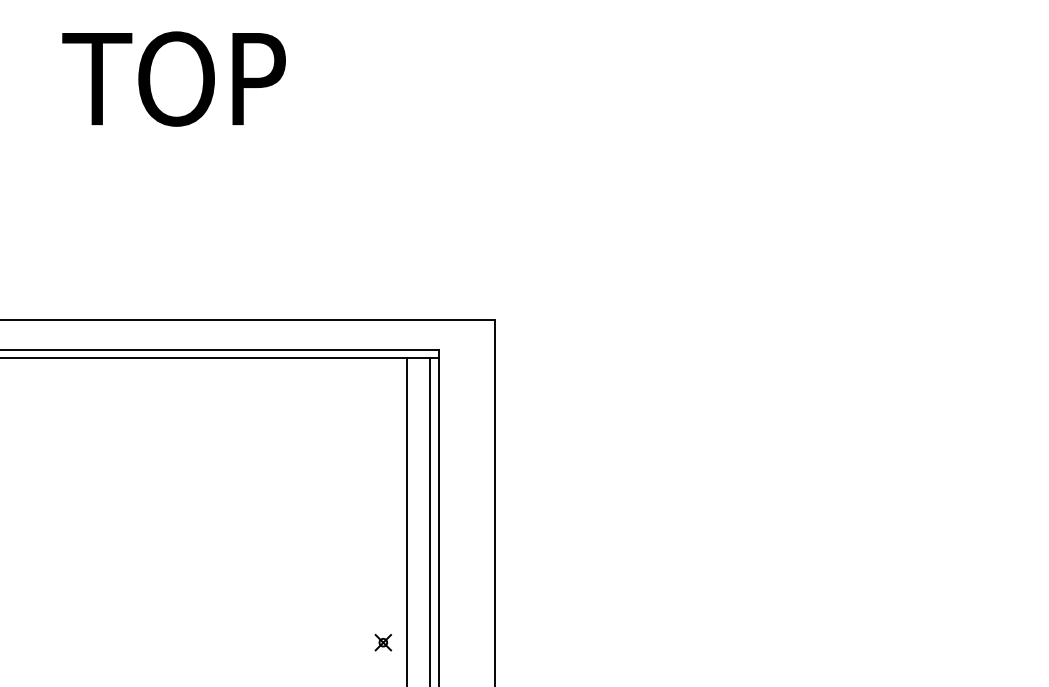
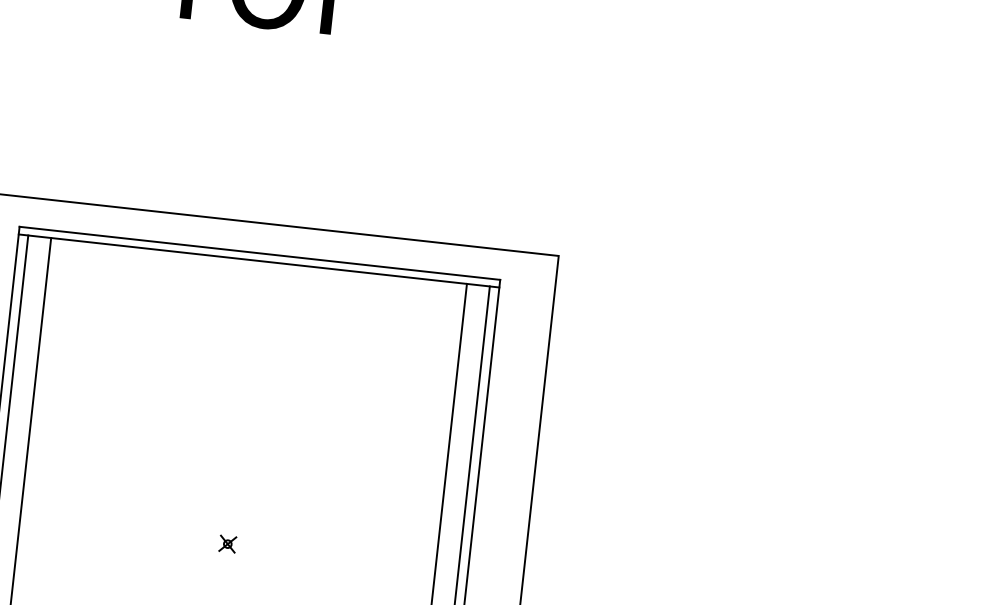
part: (383, 642) -> (227, 543), moved

